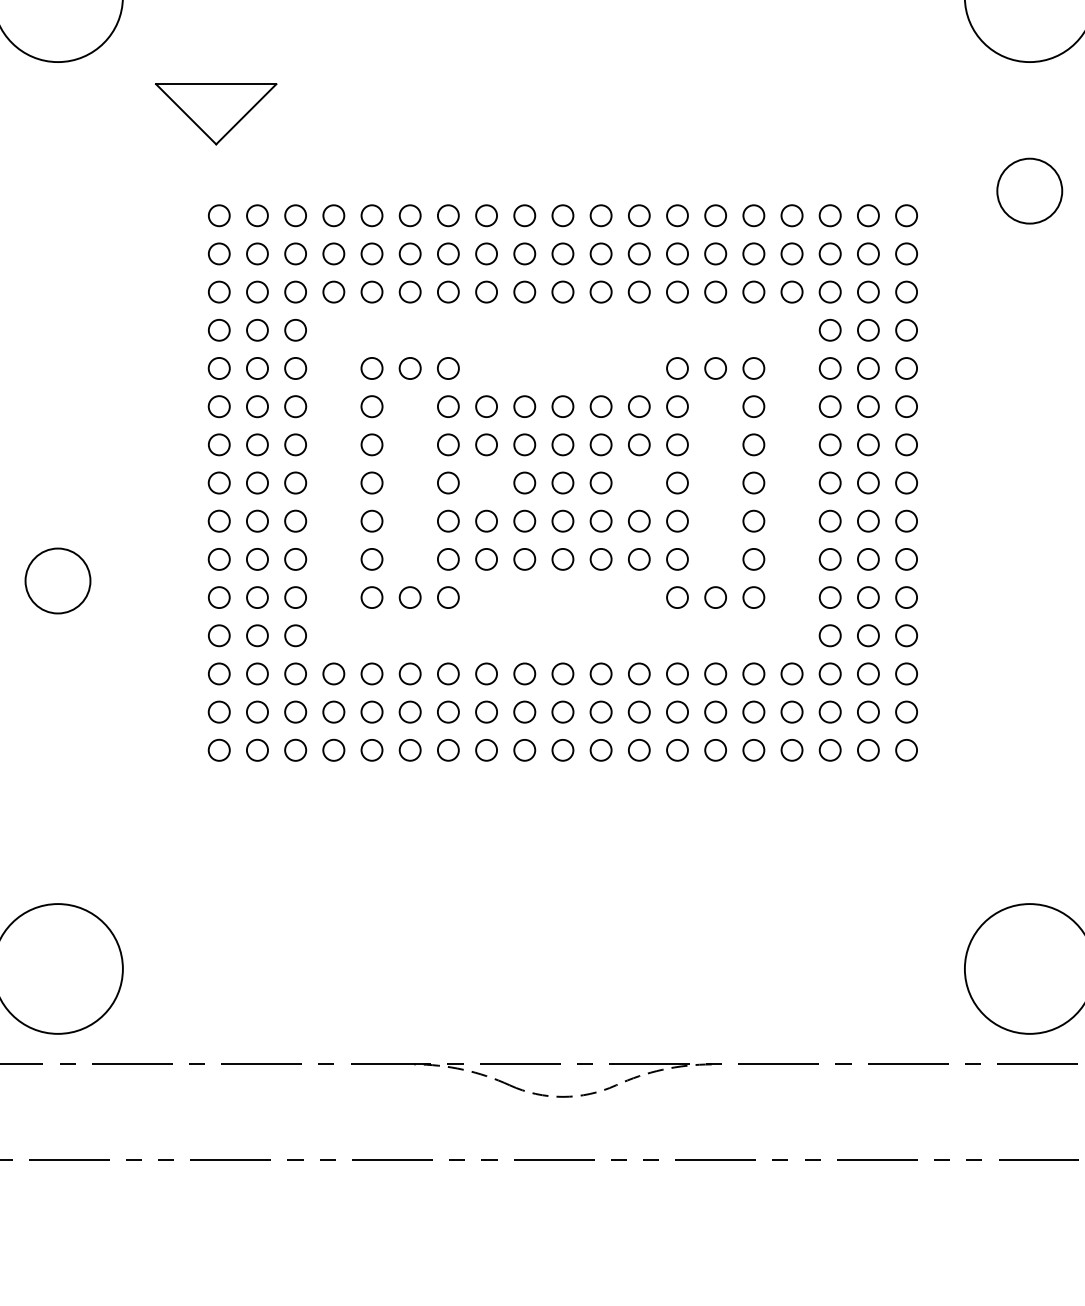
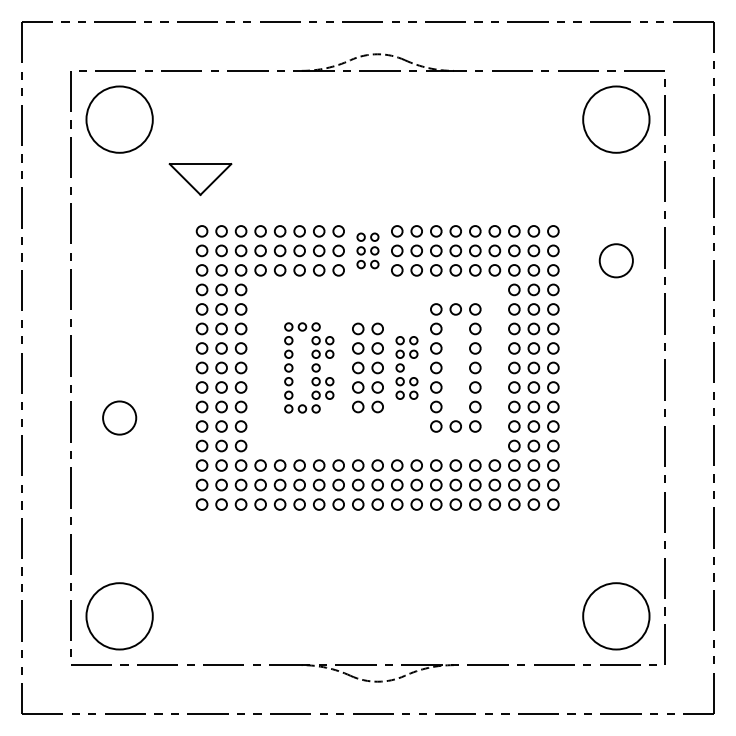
circle: (1028, 190) -> (615, 260), moved
part: (542, 253) -> (367, 250), size x0.7
part: (427, 482) -> (308, 367), size x0.7
part: (619, 482) -> (406, 367), size x0.7

